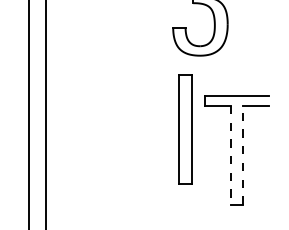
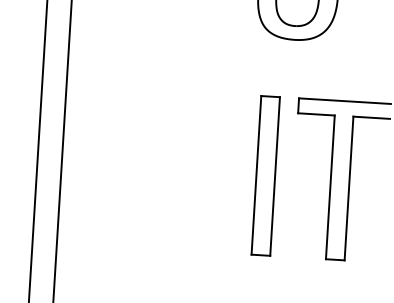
part: (185, 129) -> (265, 176), moved
line: (243, 154) -> (349, 187), dashed -> solid
line: (230, 155) -> (330, 187), dashed -> solid

